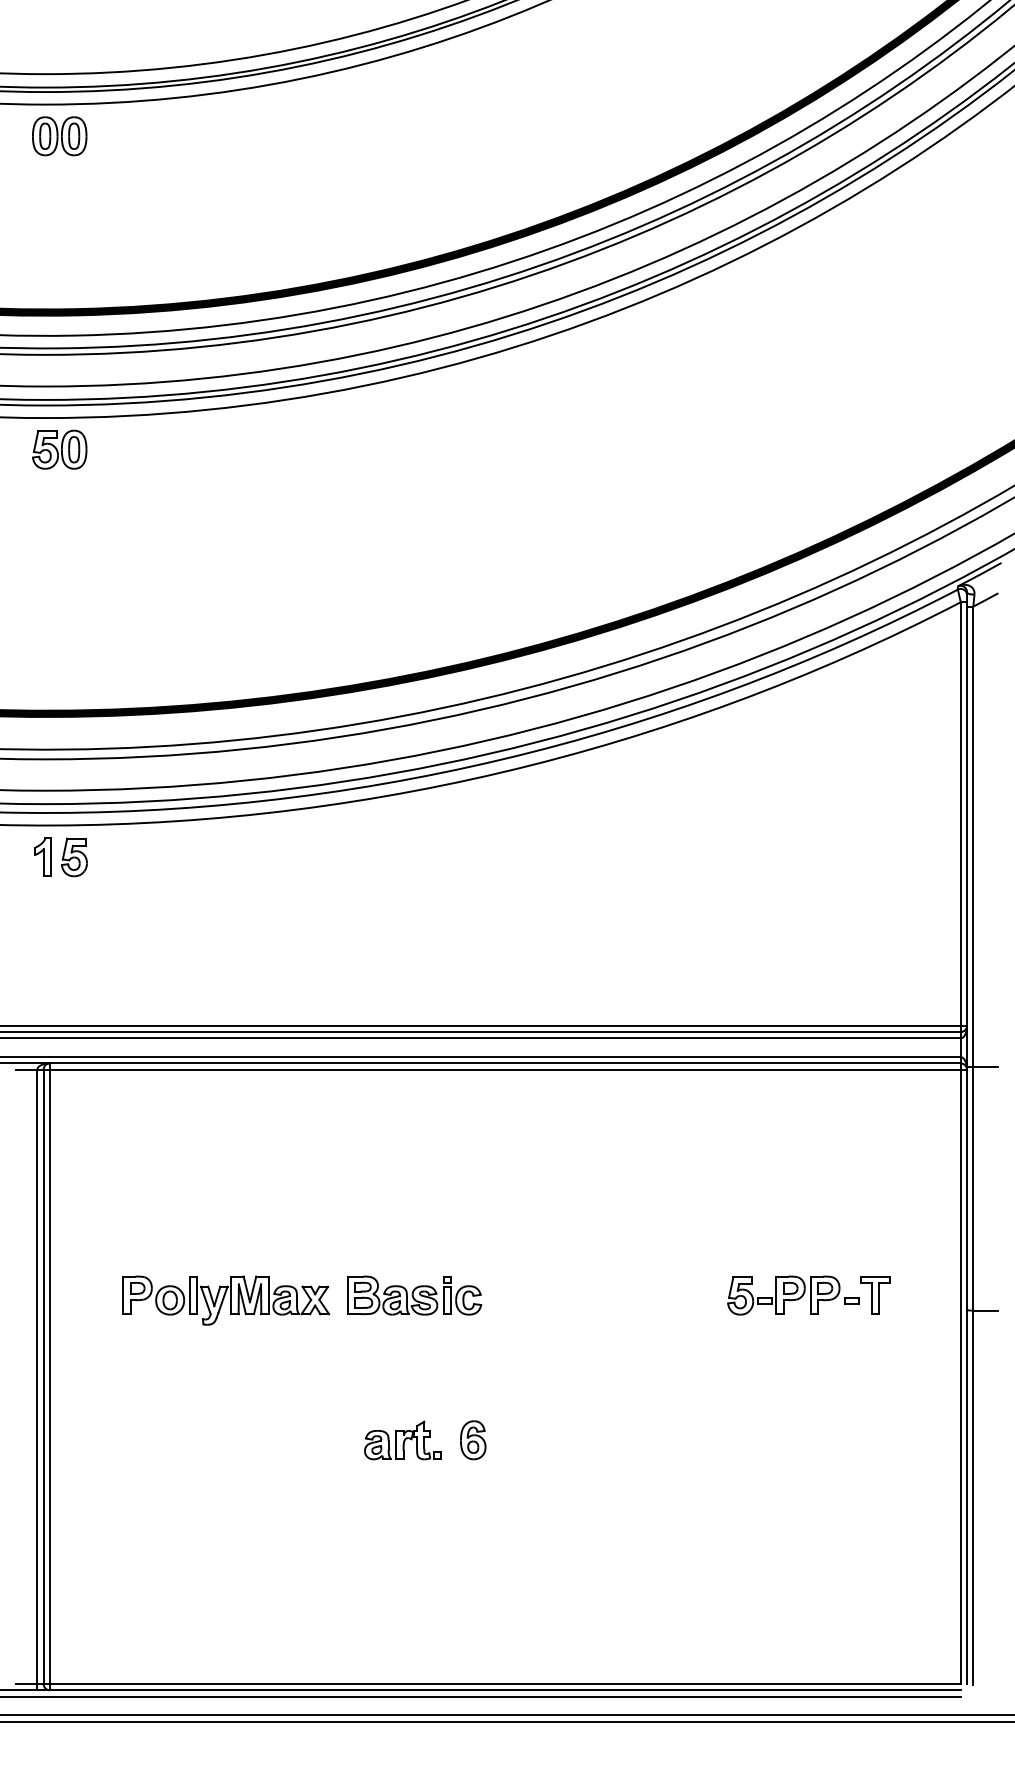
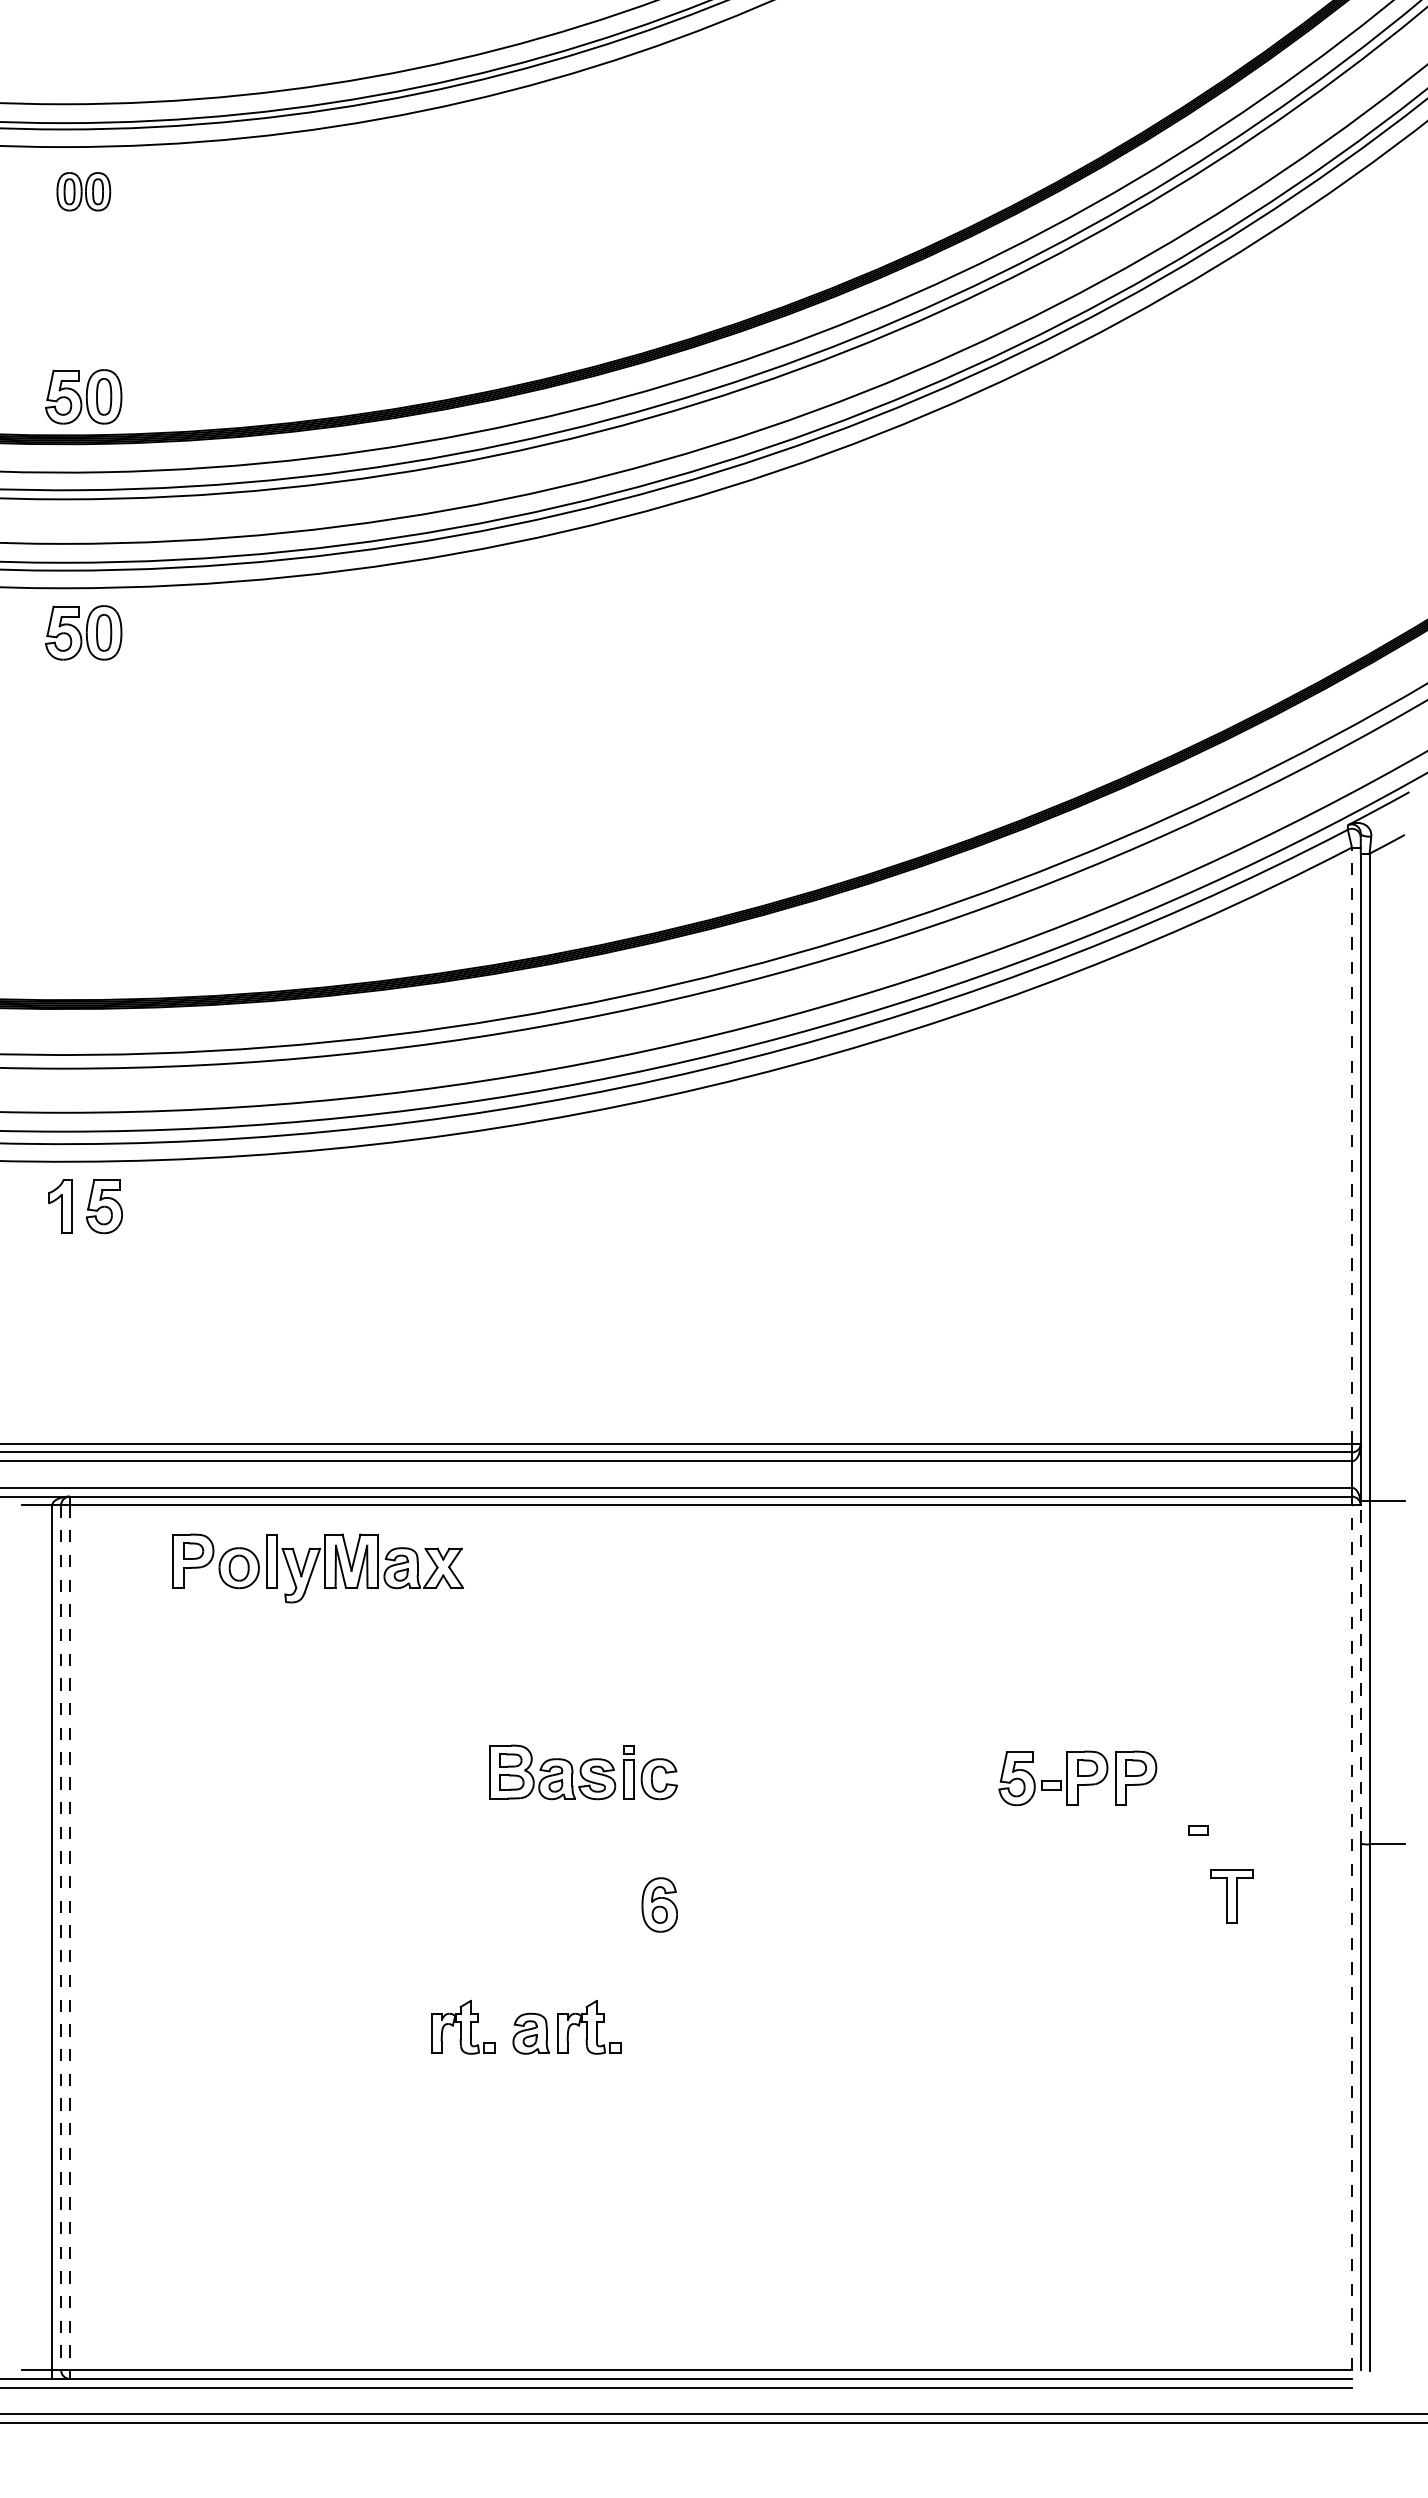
part: (59, 136) -> (83, 191), size x0.7
part: (59, 281) -> (83, 396), added
line: (960, 813) -> (1351, 1145), solid -> dashed
line: (966, 1188) -> (1360, 1672), solid -> dashed
part: (414, 1295) -> (583, 1772), moved
part: (783, 1295) -> (1077, 1778), moved
part: (875, 1295) -> (1231, 1896), moved
part: (225, 1300) -> (317, 1568), moved
line: (960, 1376) -> (1351, 1937), solid -> dashed
line: (43, 1377) -> (61, 1938), solid -> dashed
line: (49, 1377) -> (69, 1938), solid -> dashed
part: (329, 1439) -> (463, 2026), added
part: (473, 1439) -> (659, 1904), moved

